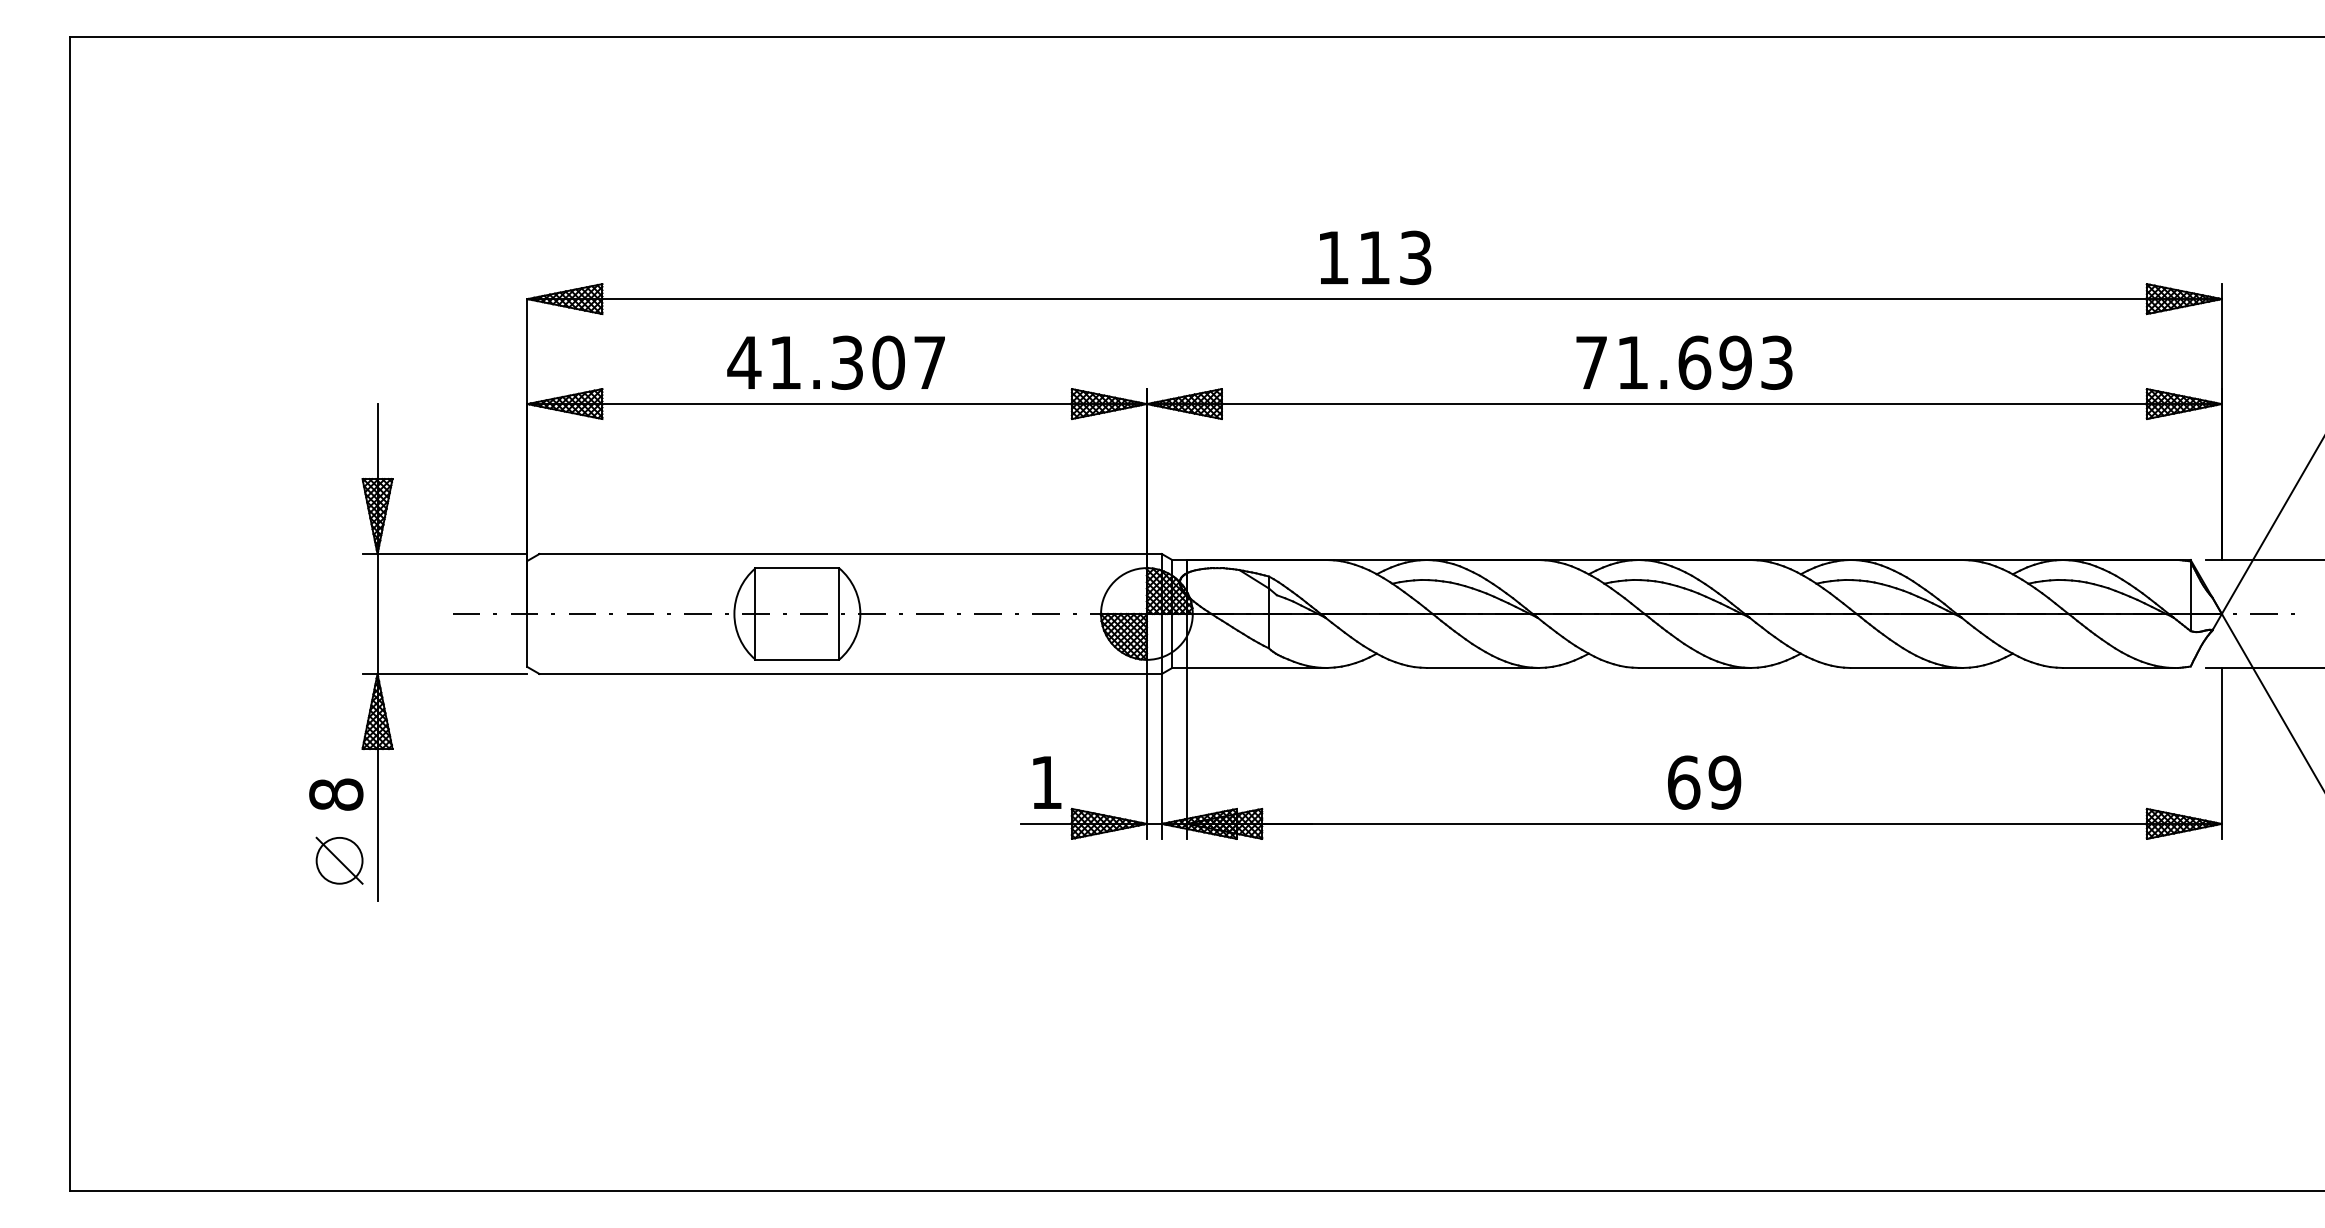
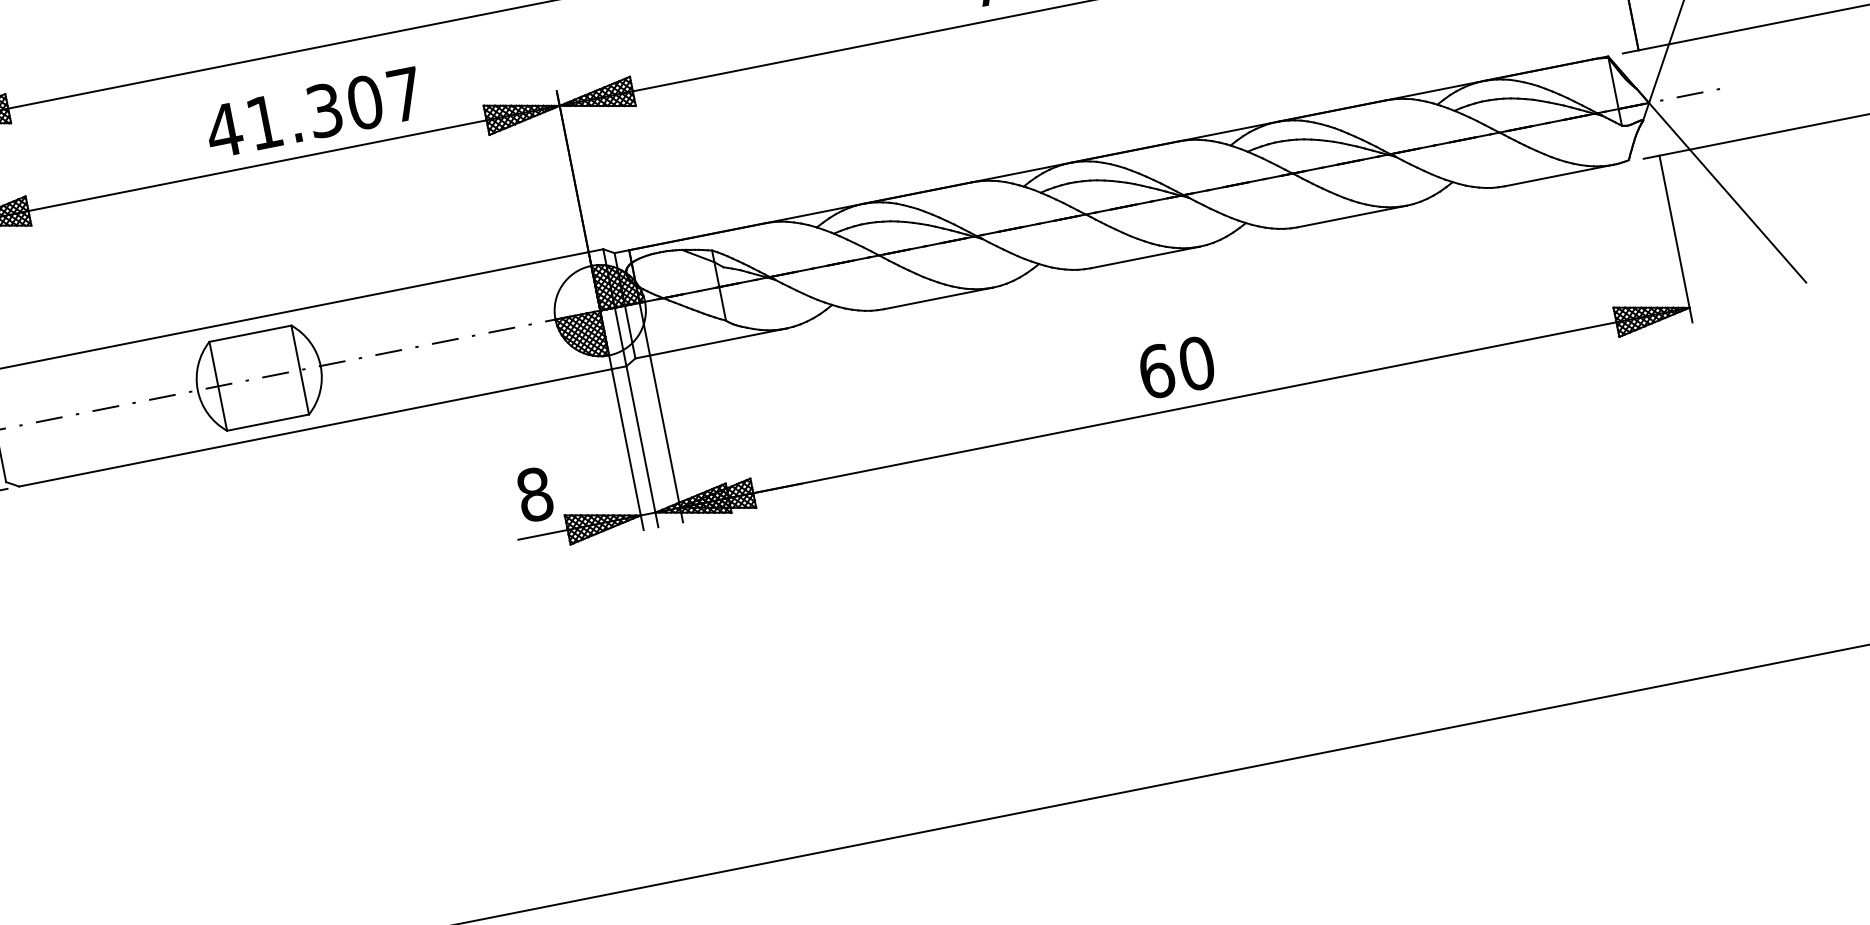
text: (835, 362) -> (313, 112), moved
text: (1046, 782) -> (534, 494), 1 -> 8
text: (1724, 782) -> (1196, 363), 69 -> 60

